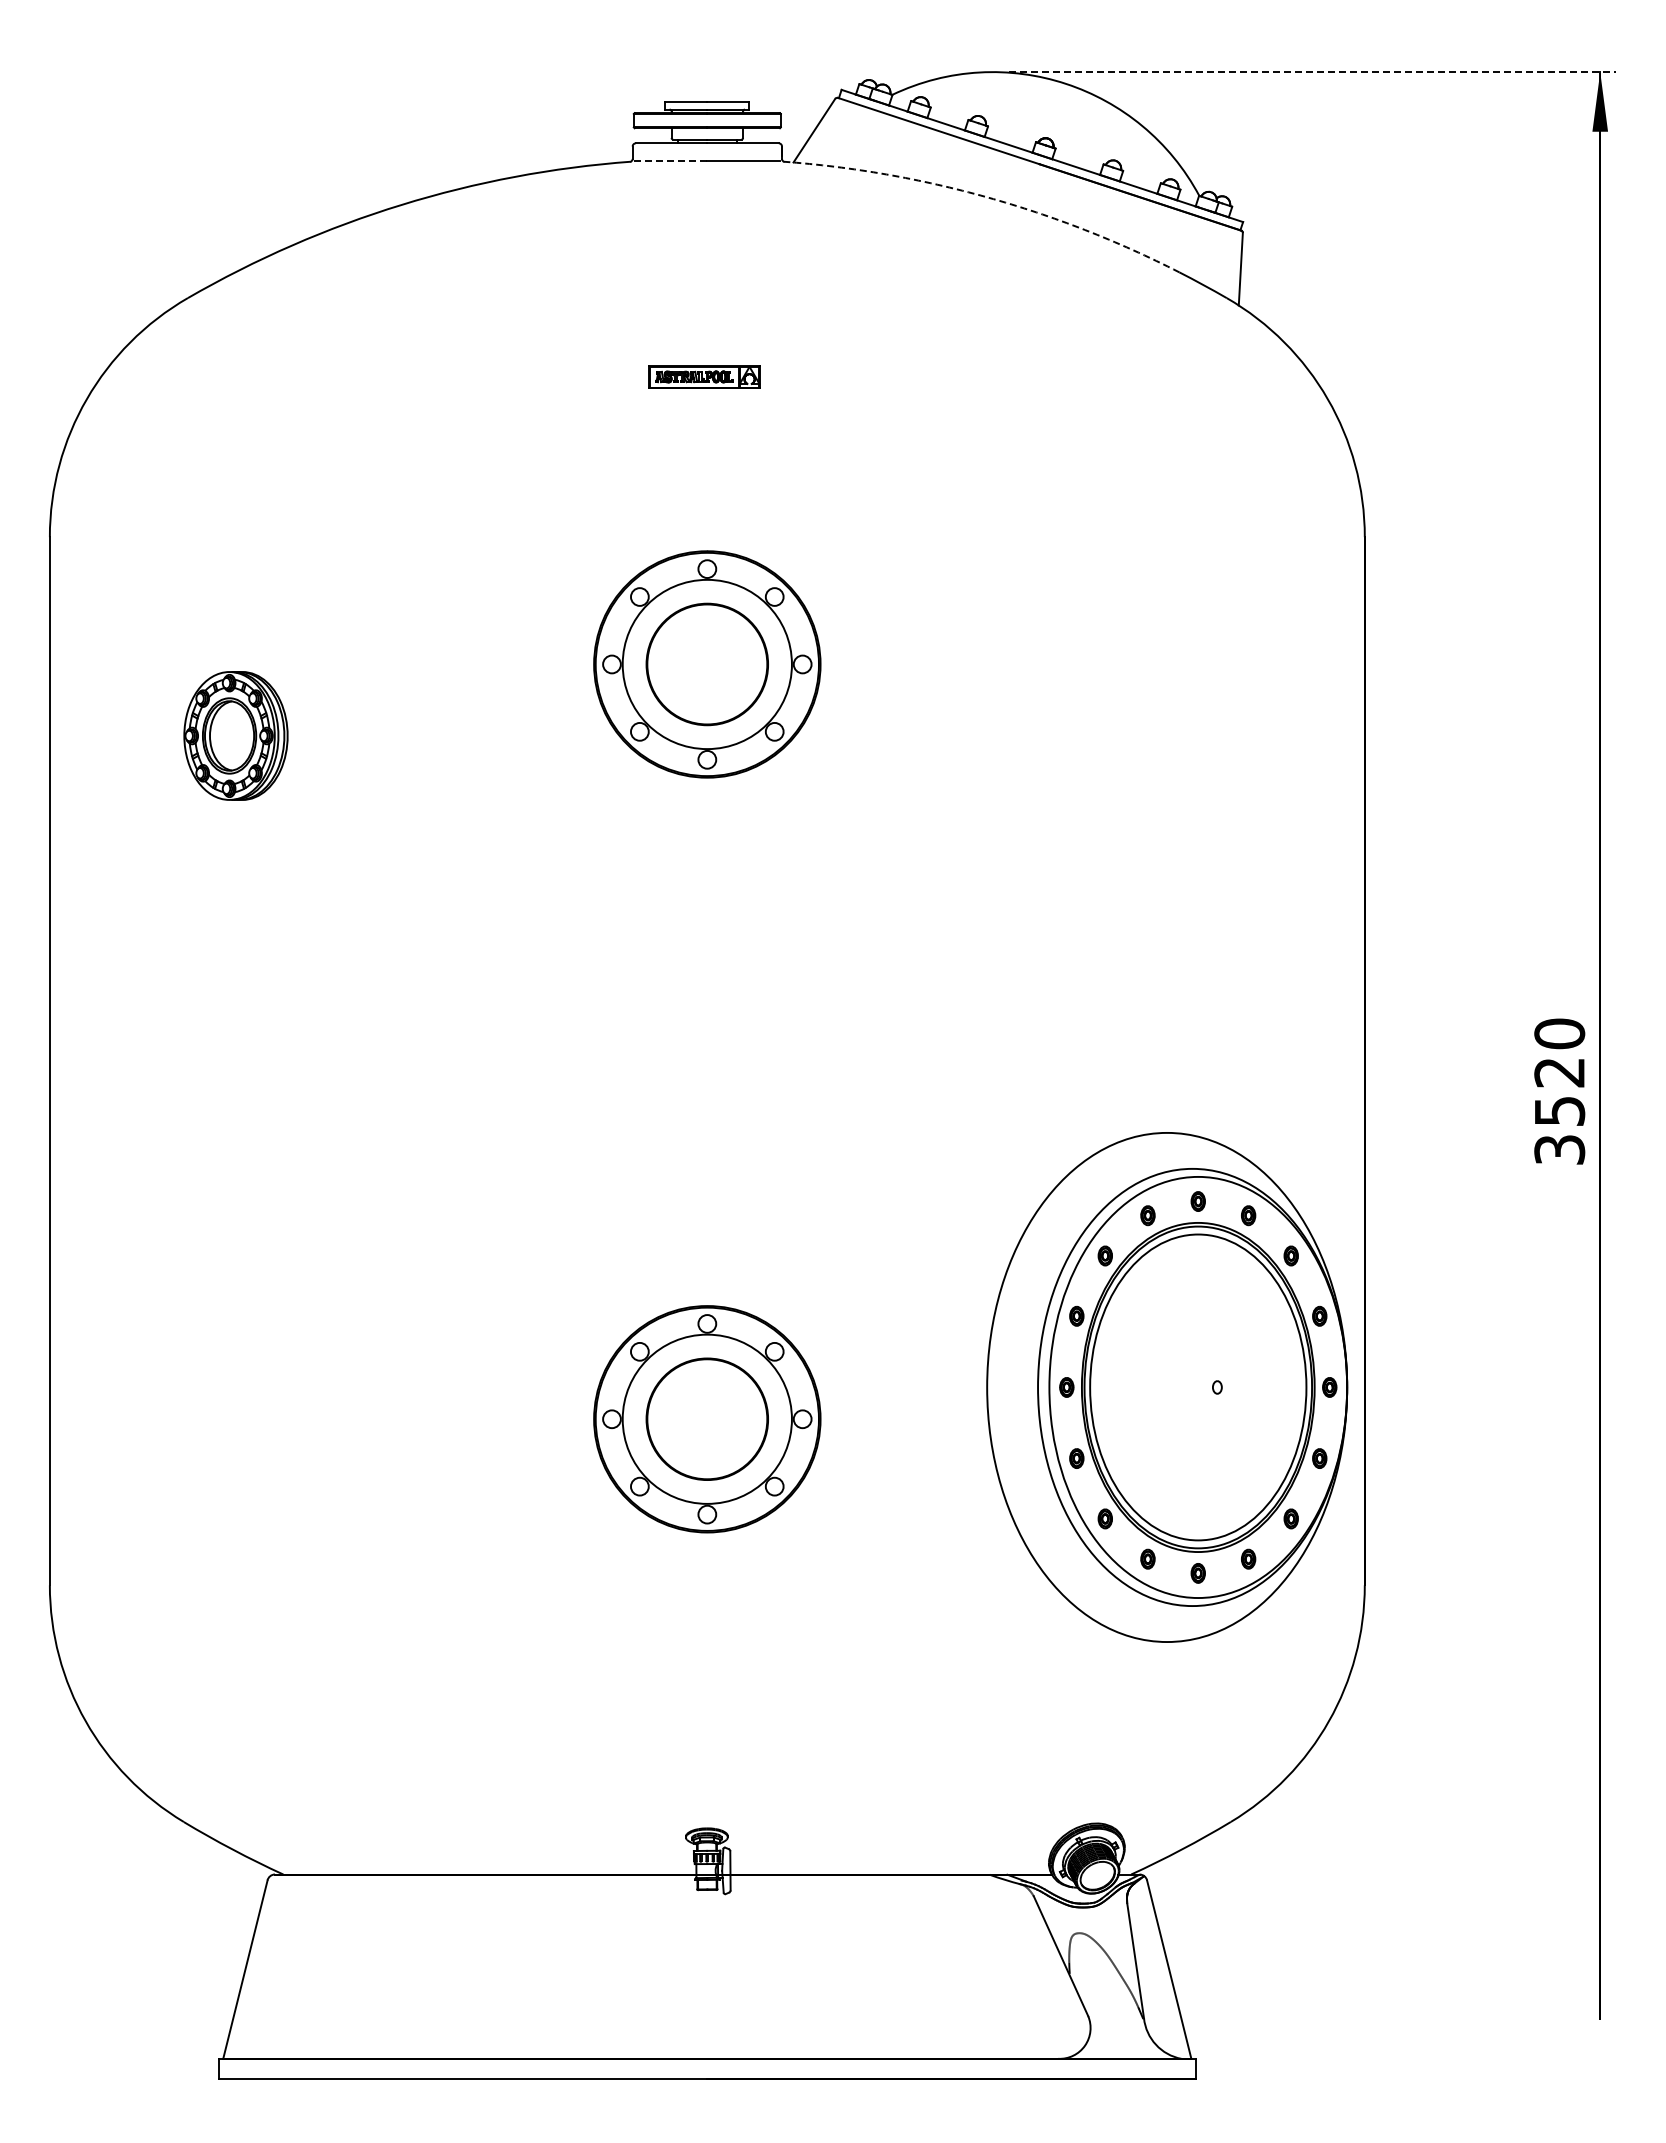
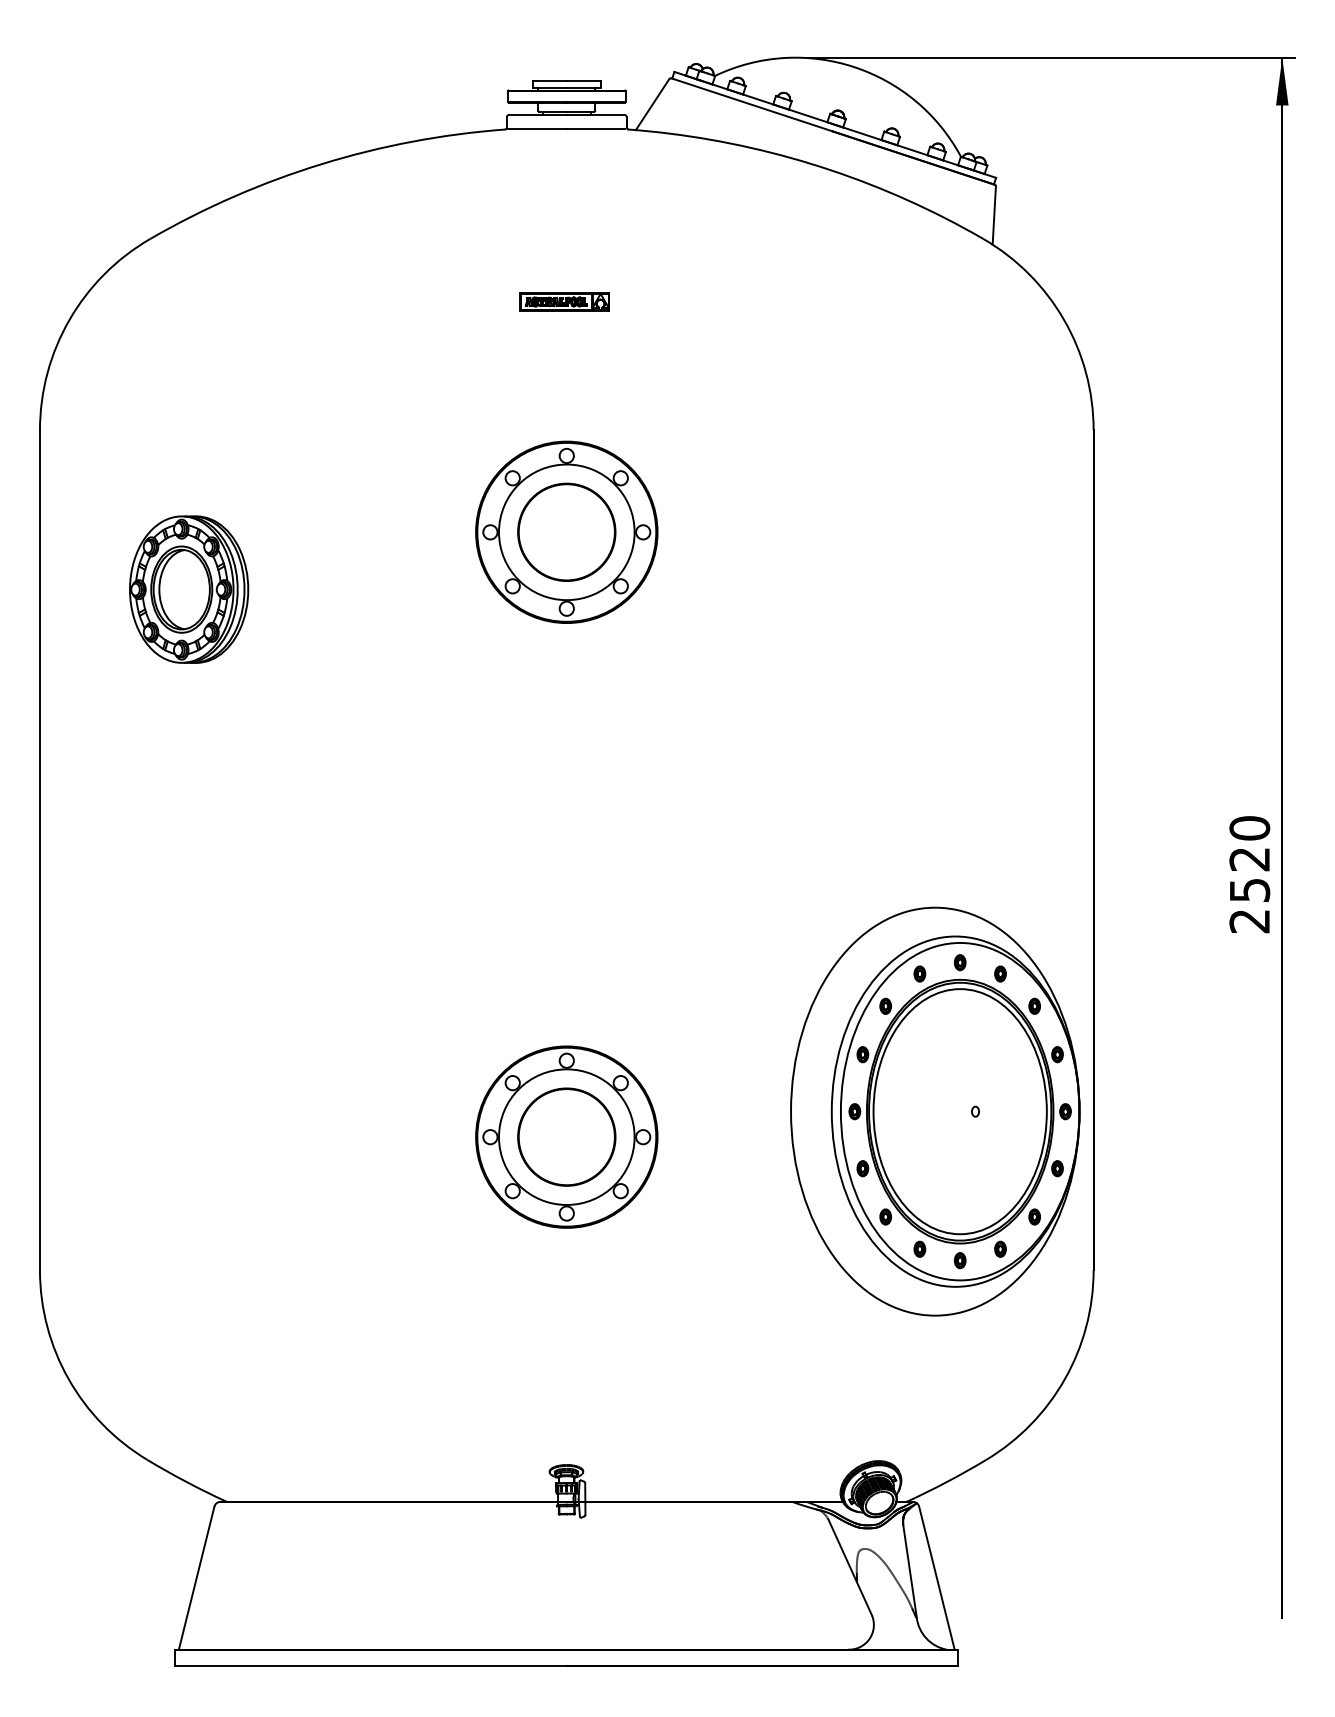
line: (1312, 72) -> (1051, 58), dashed -> solid
line: (670, 160) -> (537, 128), dashed -> solid
arc: (987, 197) -> (791, 158), dashed -> solid
part: (235, 735) -> (188, 589), size x1.43
text: (1559, 1149) -> (1249, 921), 3520 -> 2520

